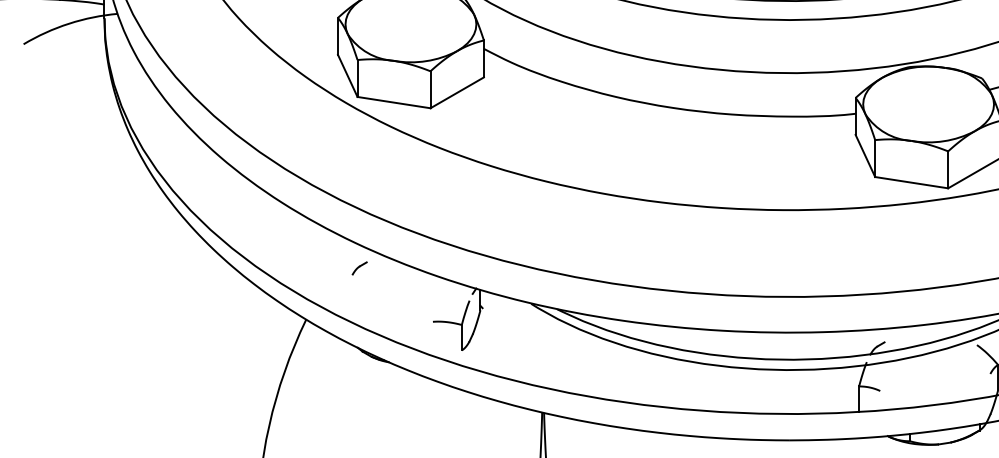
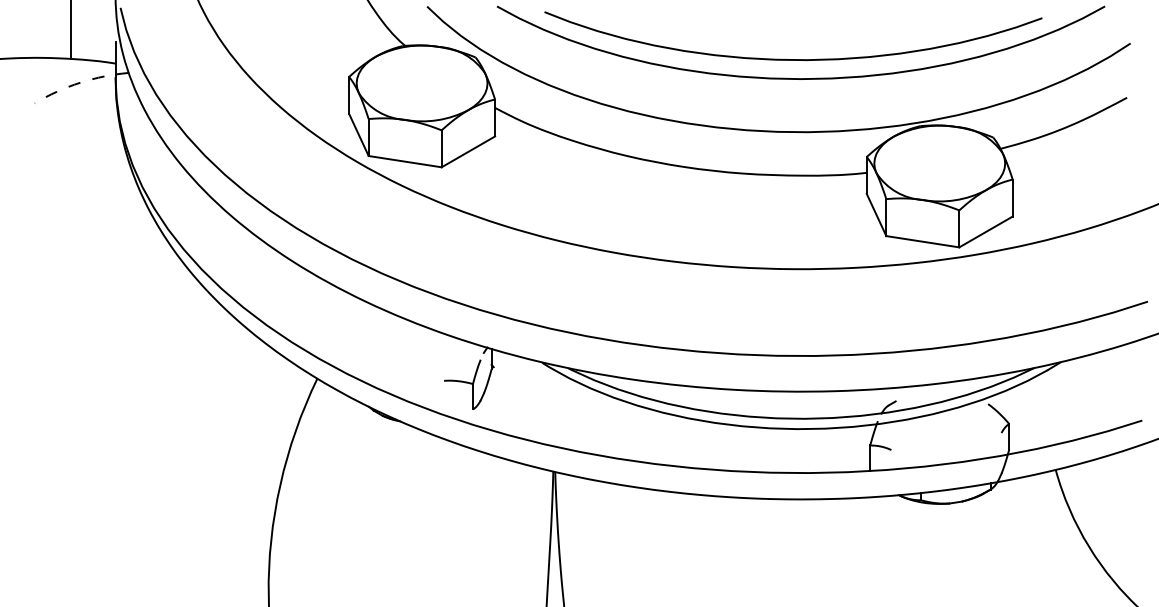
arc: (69, 23) -> (80, 82), solid -> dashed
part: (359, 268) -> (370, 327), removed

